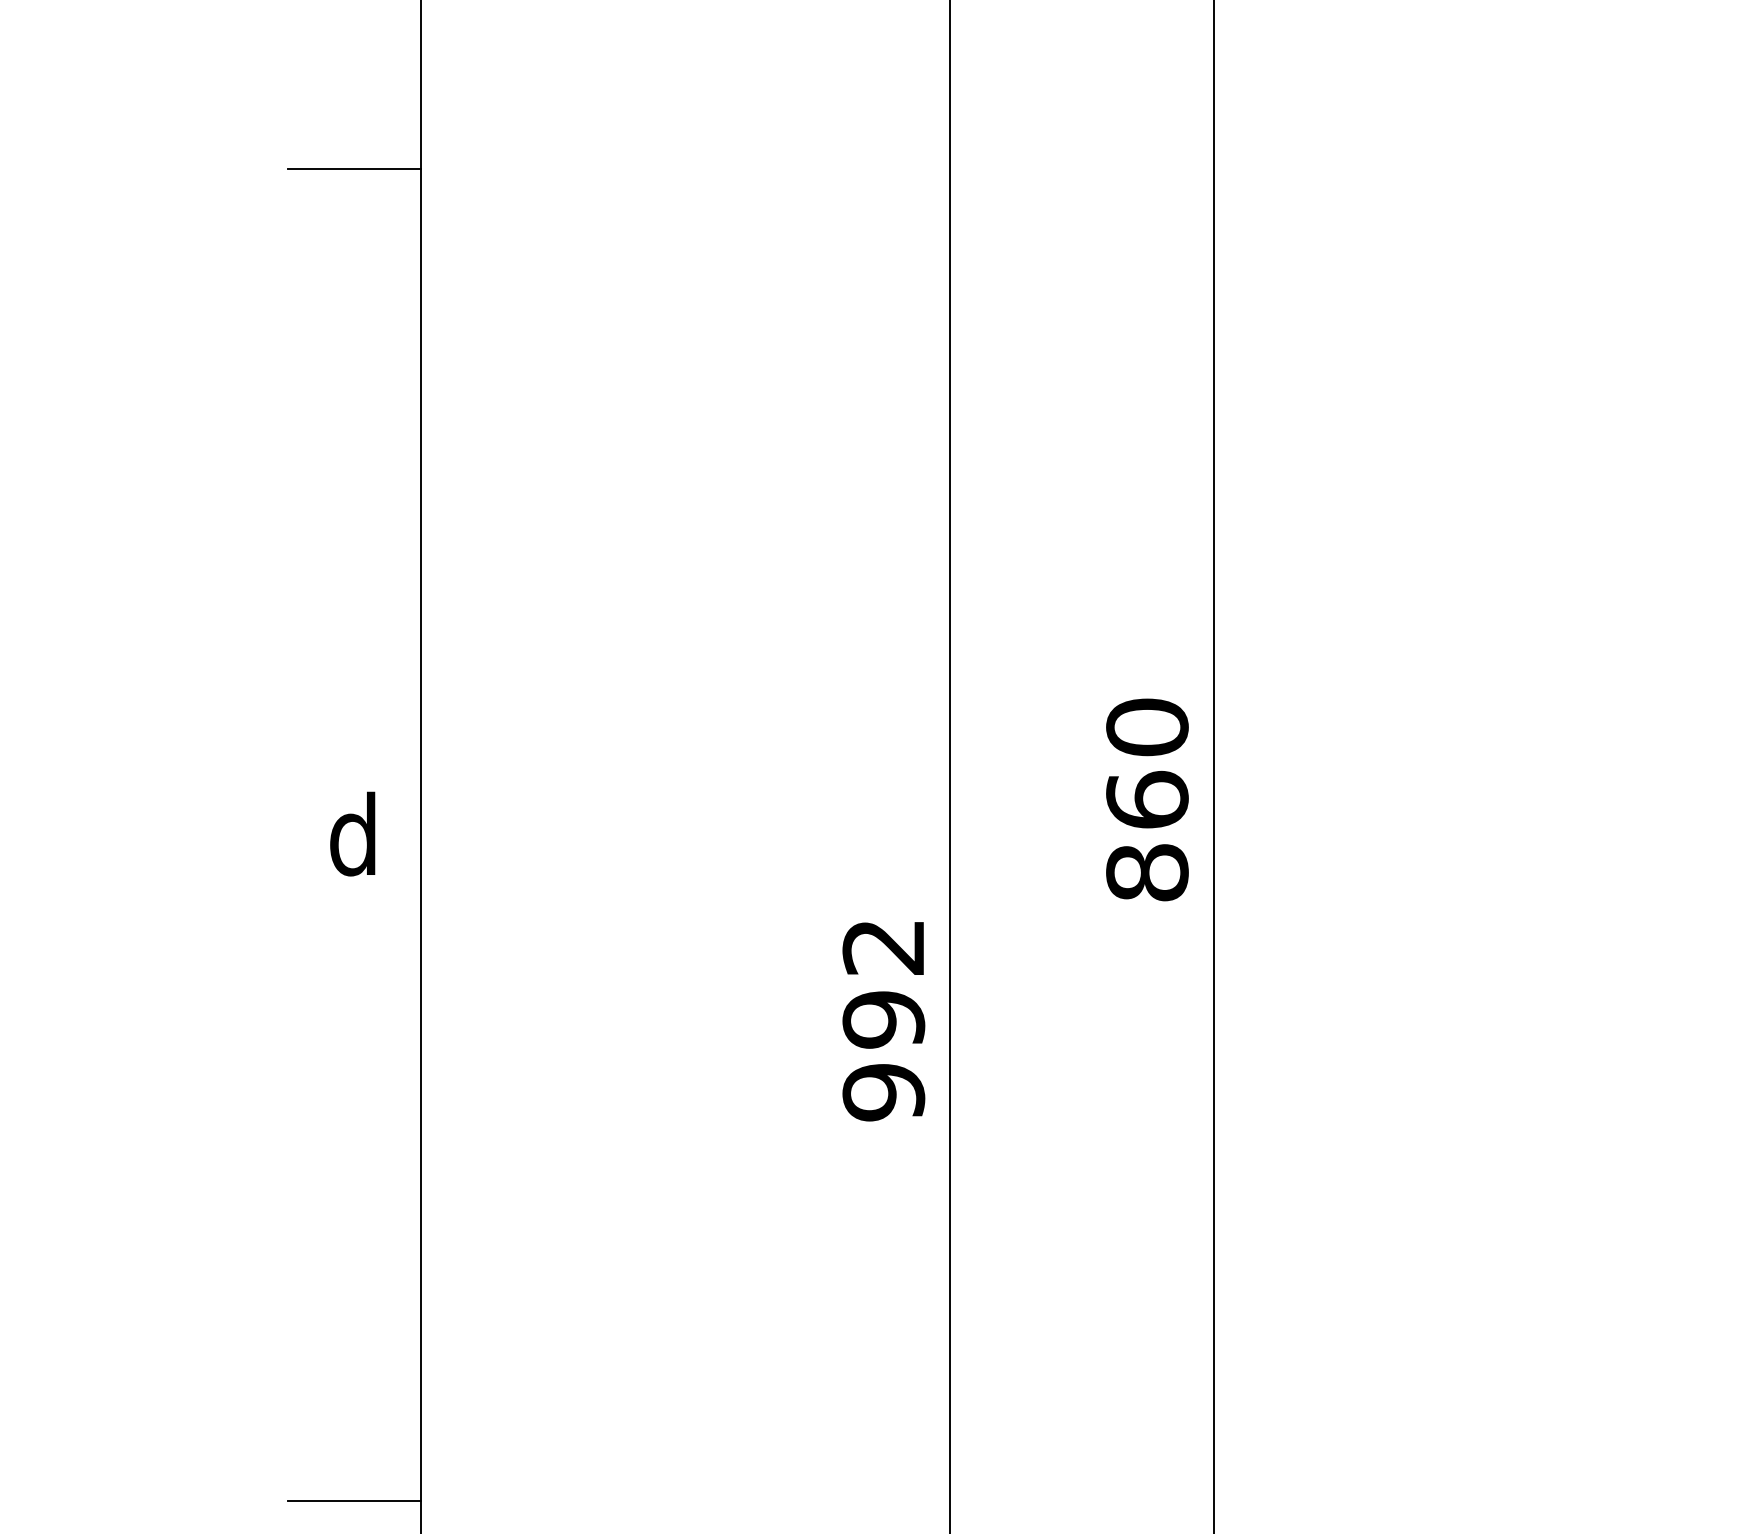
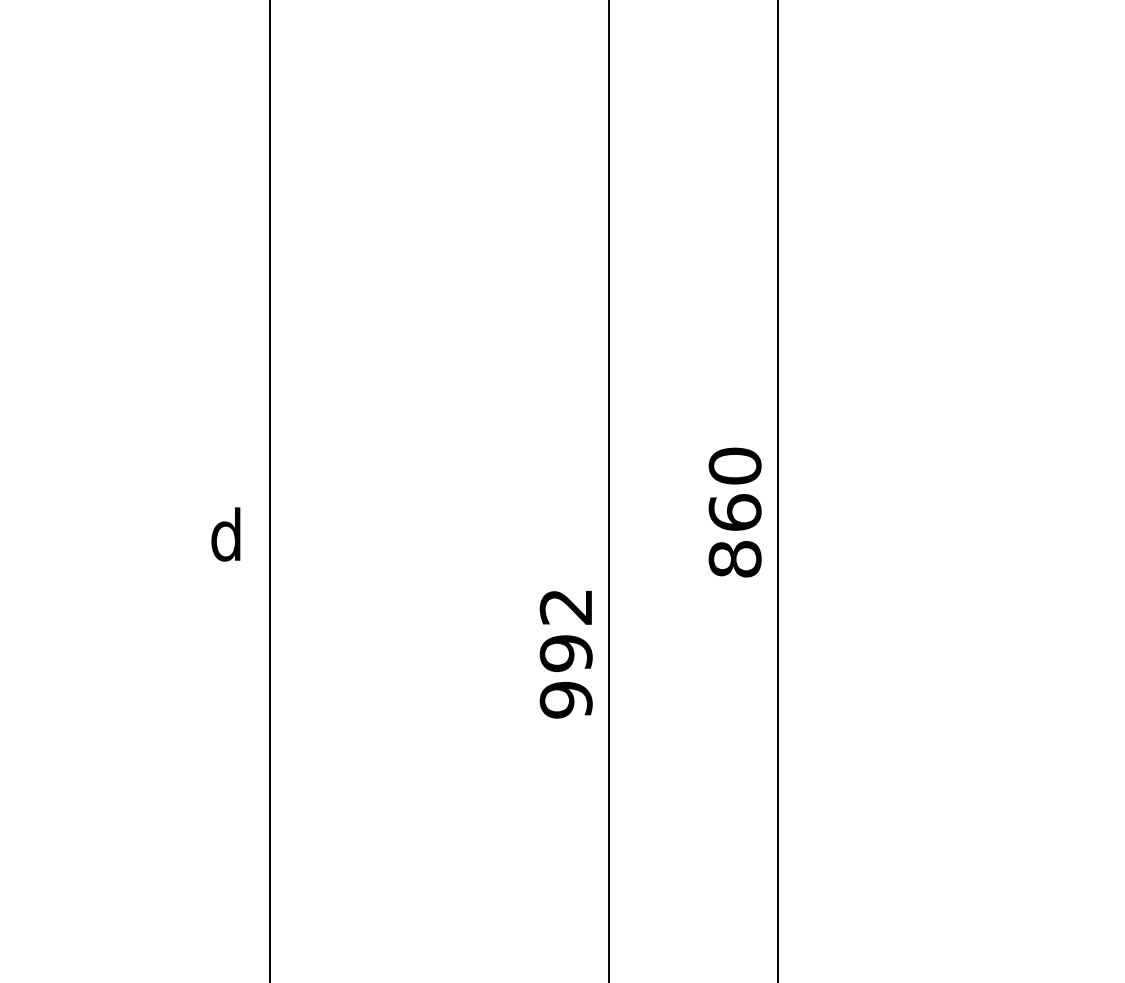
line: (353, 169) -> (226, 108), removed
line: (353, 1500) -> (226, 961), removed

